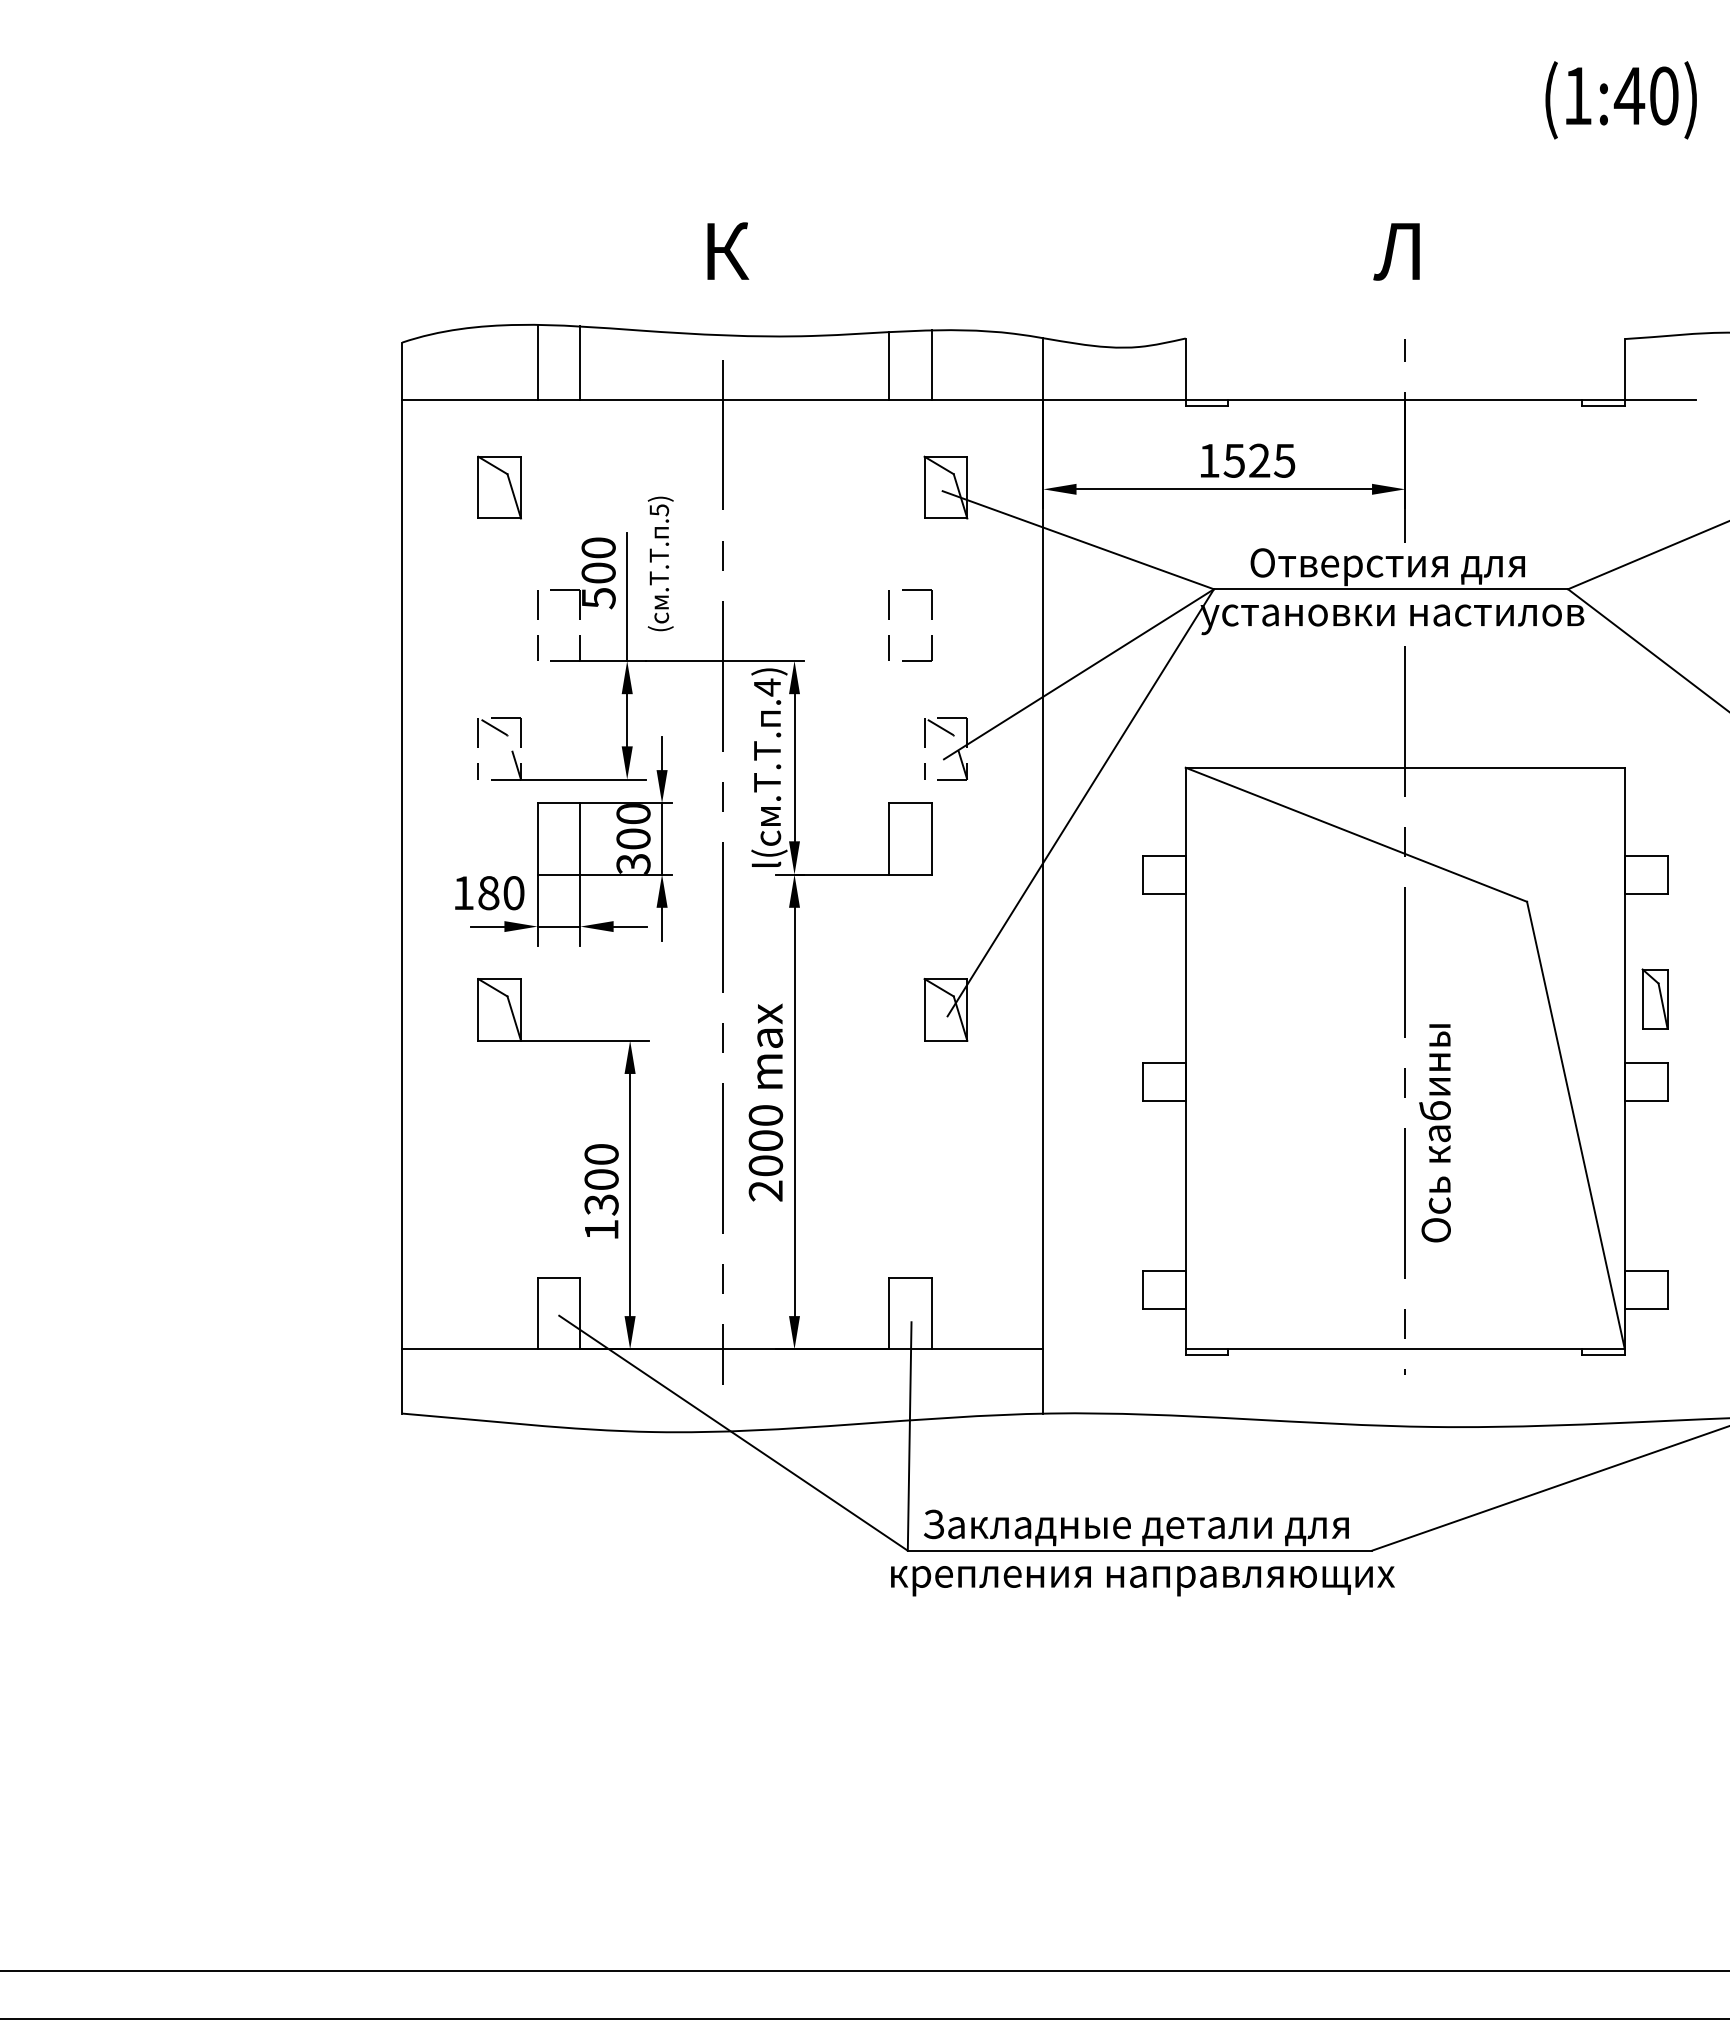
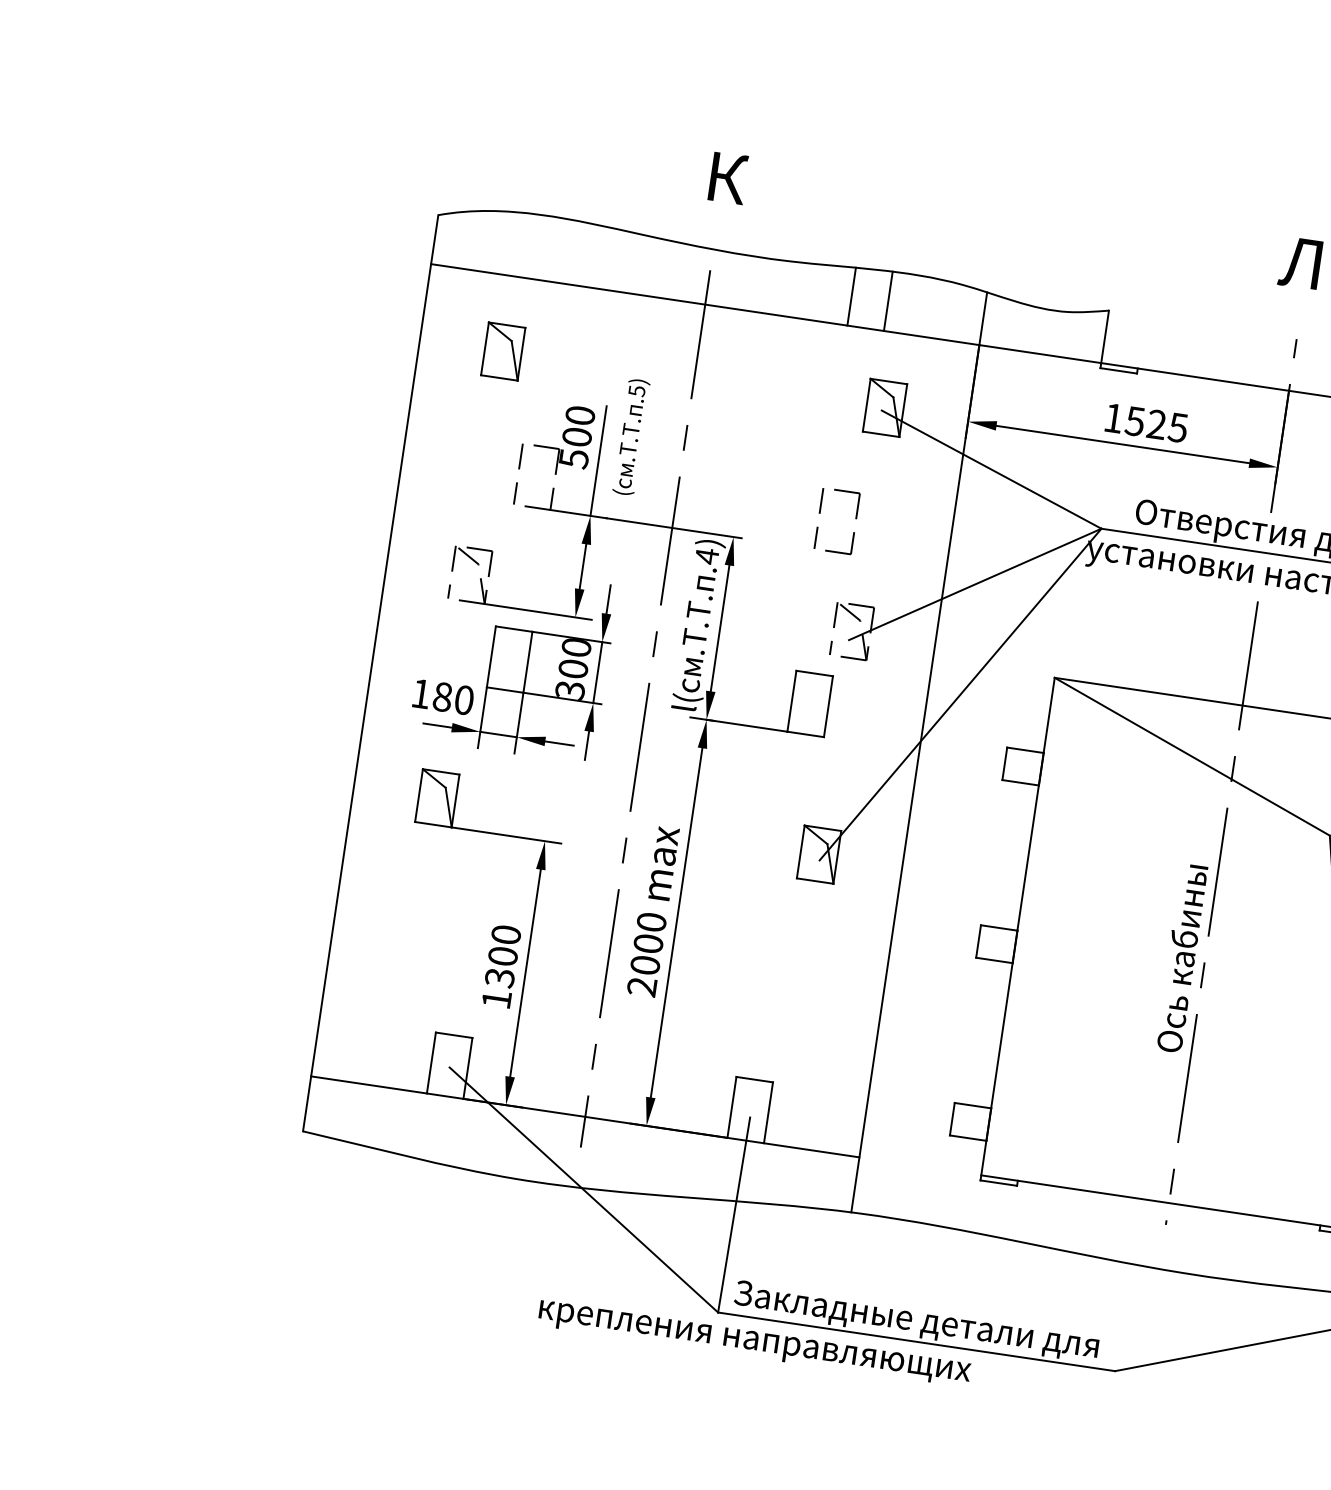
line: (537, 361) -> (551, 248), removed
line: (580, 362) -> (588, 254), removed
text: (1434, 1133) -> (1180, 958), moved
text: (1142, 1581) -> (754, 1344), moved

